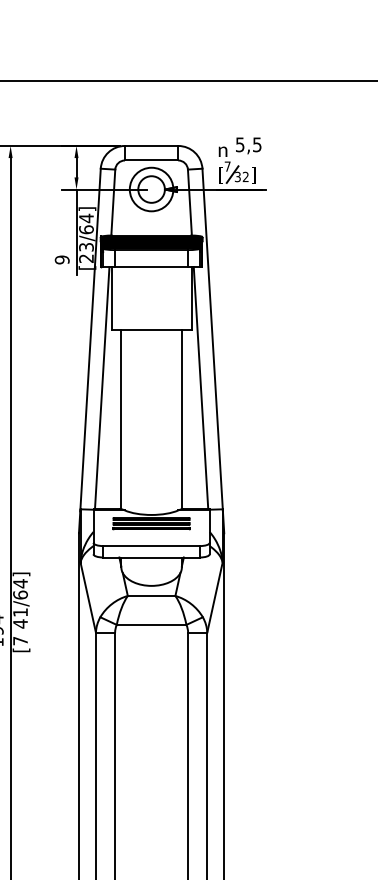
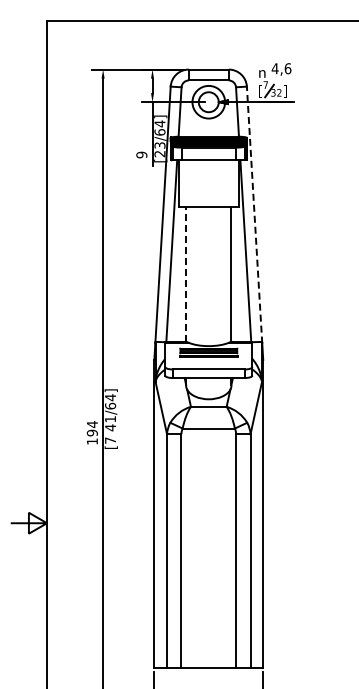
text: (248, 144) -> (281, 68), 5,5 -> 4,6
line: (212, 340) -> (254, 215), solid -> dashed
line: (121, 419) -> (186, 274), solid -> dashed

